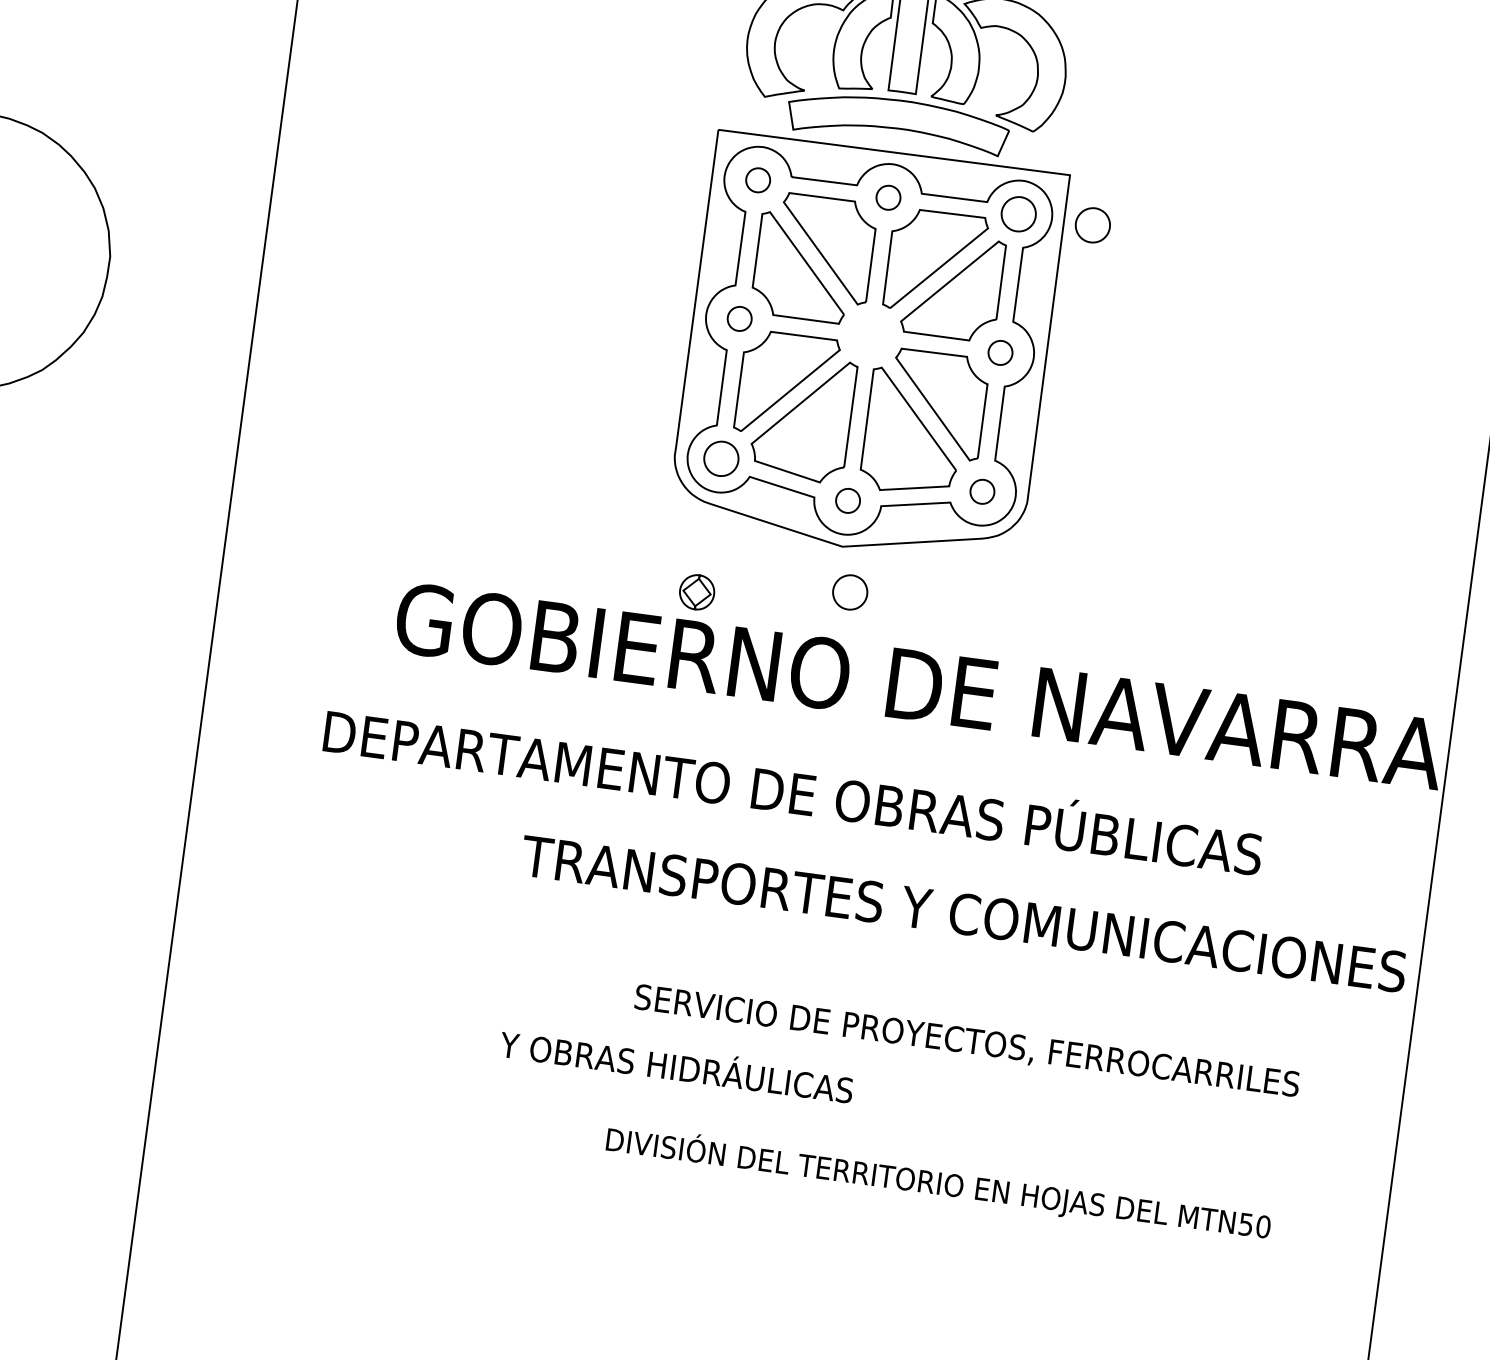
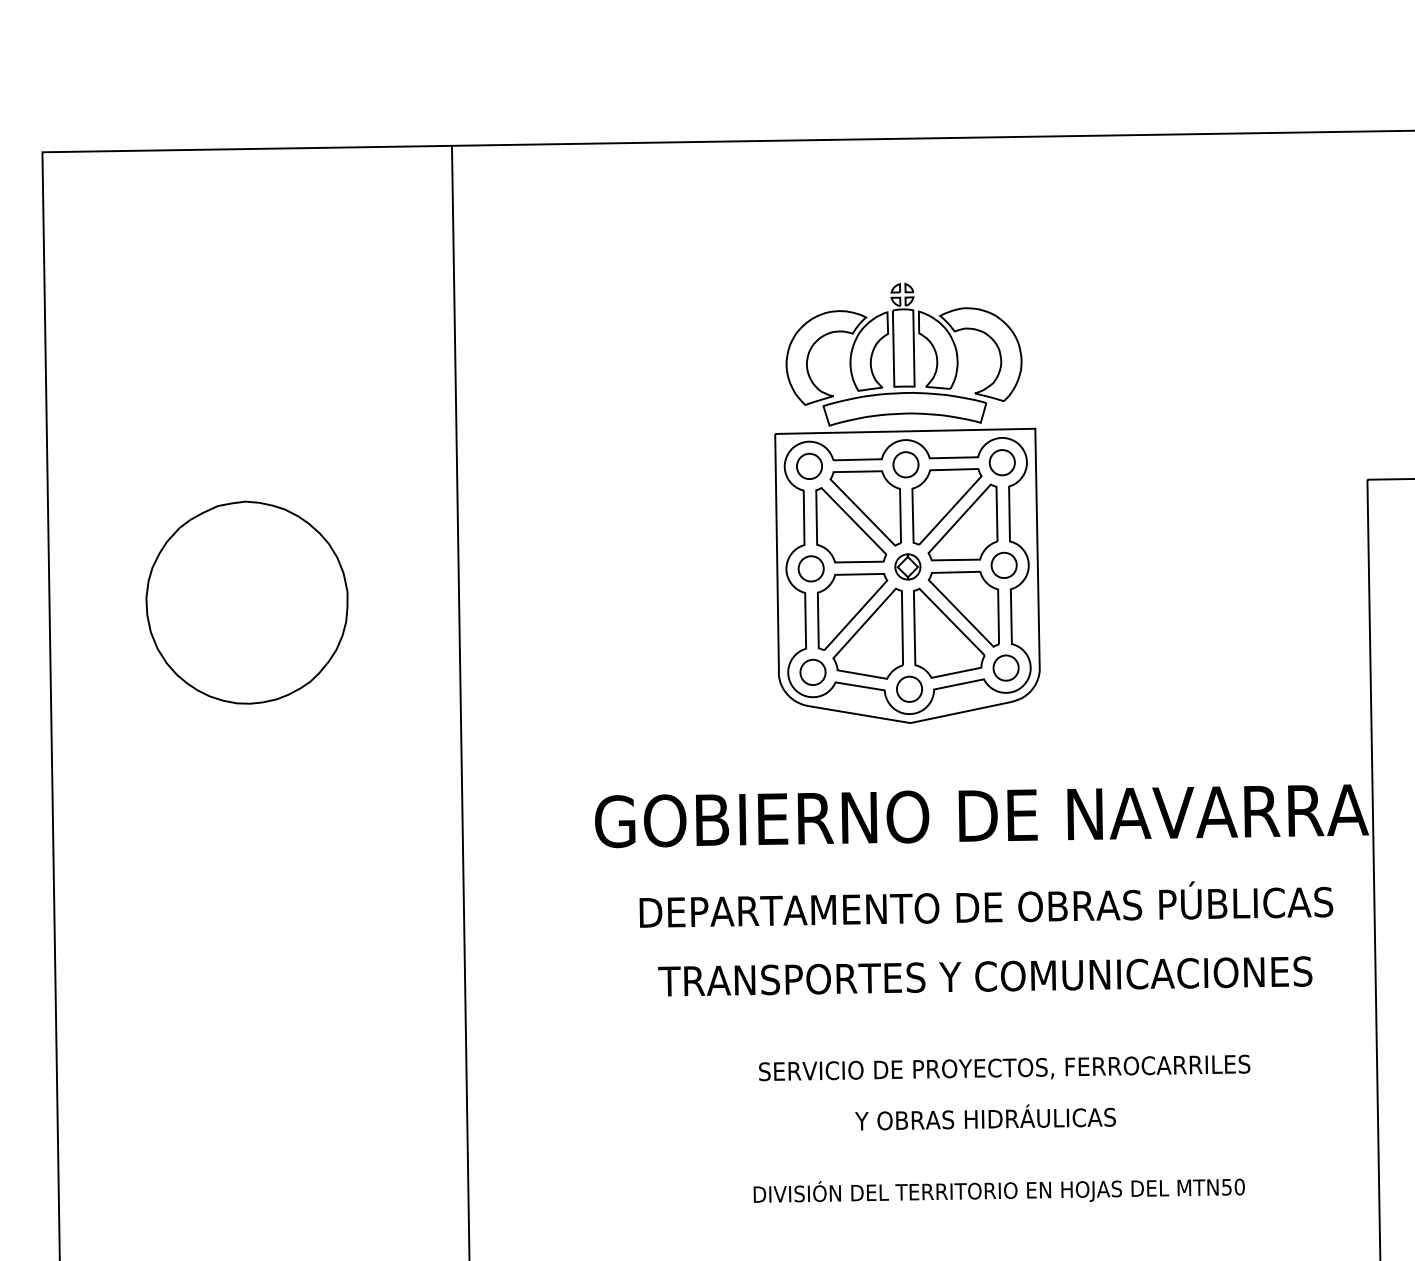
part: (758, 179) -> (809, 465), size x1.43
part: (887, 197) -> (905, 464), size x1.43
part: (1091, 224) -> (1056, 462), removed
part: (738, 318) -> (810, 568), size x1.43
part: (999, 351) -> (1003, 564), size x1.43
part: (981, 490) -> (1005, 667), size x1.43
part: (848, 499) -> (909, 688), size x1.43
part: (696, 591) -> (907, 566), moved
part: (849, 591) -> (920, 754), removed
text: (793, 789) -> (986, 904), moved
text: (964, 914) -> (985, 976), moved
text: (967, 1039) -> (1004, 1067), moved
text: (676, 1065) -> (985, 1117), moved
text: (937, 1182) -> (998, 1190), moved

